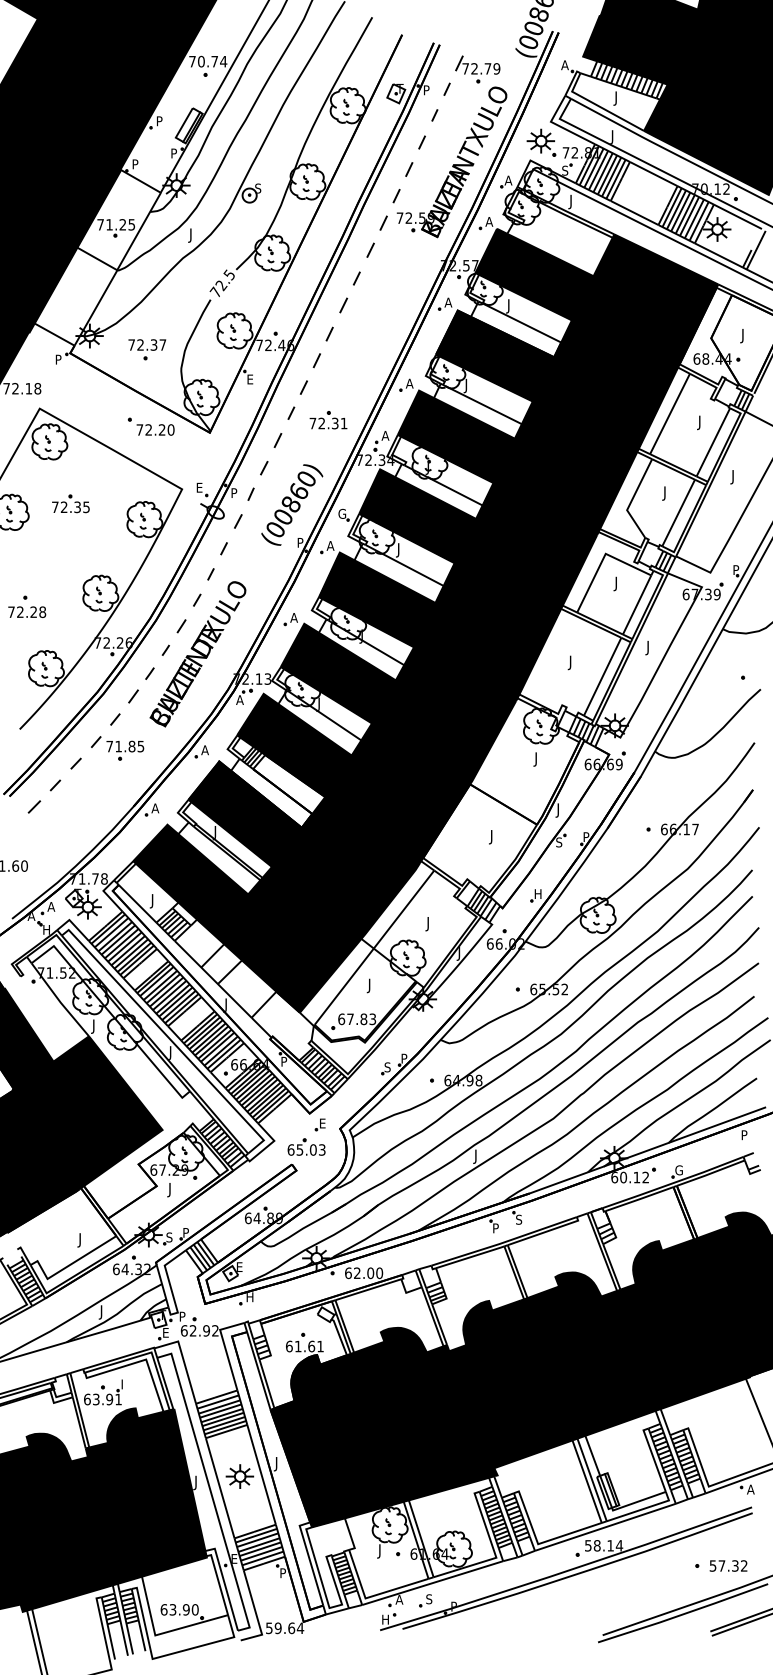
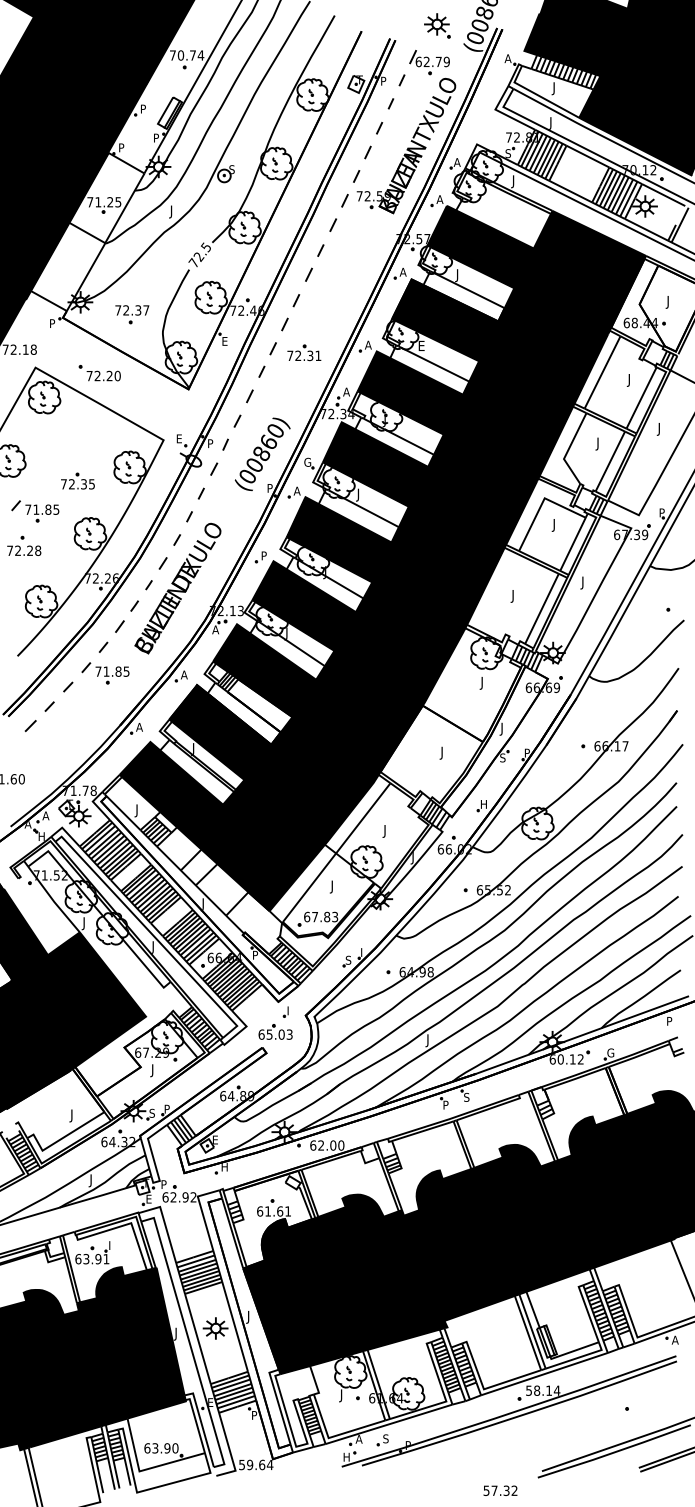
text: (465, 68) -> (418, 61), 72.79 -> 62.79
part: (541, 142) -> (437, 25), moved
text: (467, 385) -> (420, 346), J -> E
part: (328, 420) -> (304, 353), moved
part: (150, 426) -> (99, 372), moved
part: (70, 503) -> (77, 480), moved
part: (39, 568) -> (35, 511), added
text: (293, 617) -> (263, 555), A -> P
text: (404, 1056) -> (363, 950), P -> I
text: (323, 1123) -> (290, 1010), E -> I
text: (728, 1565) -> (500, 1490), moved

